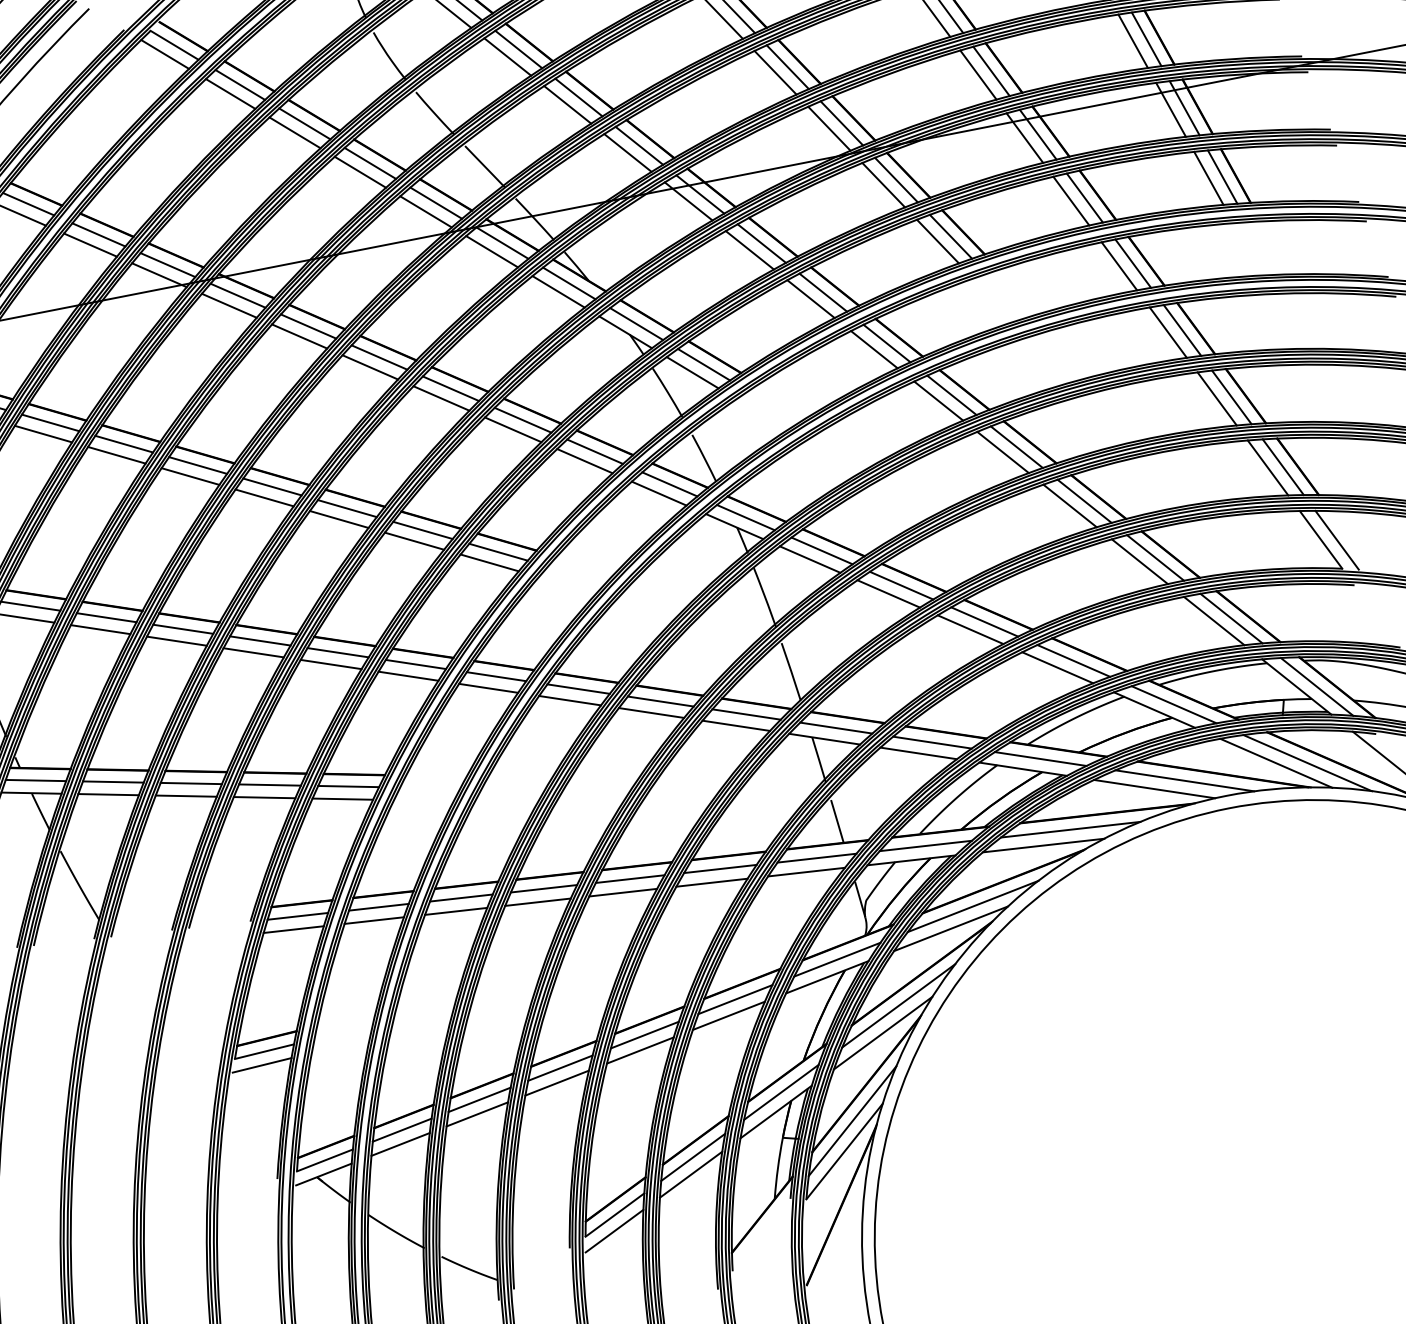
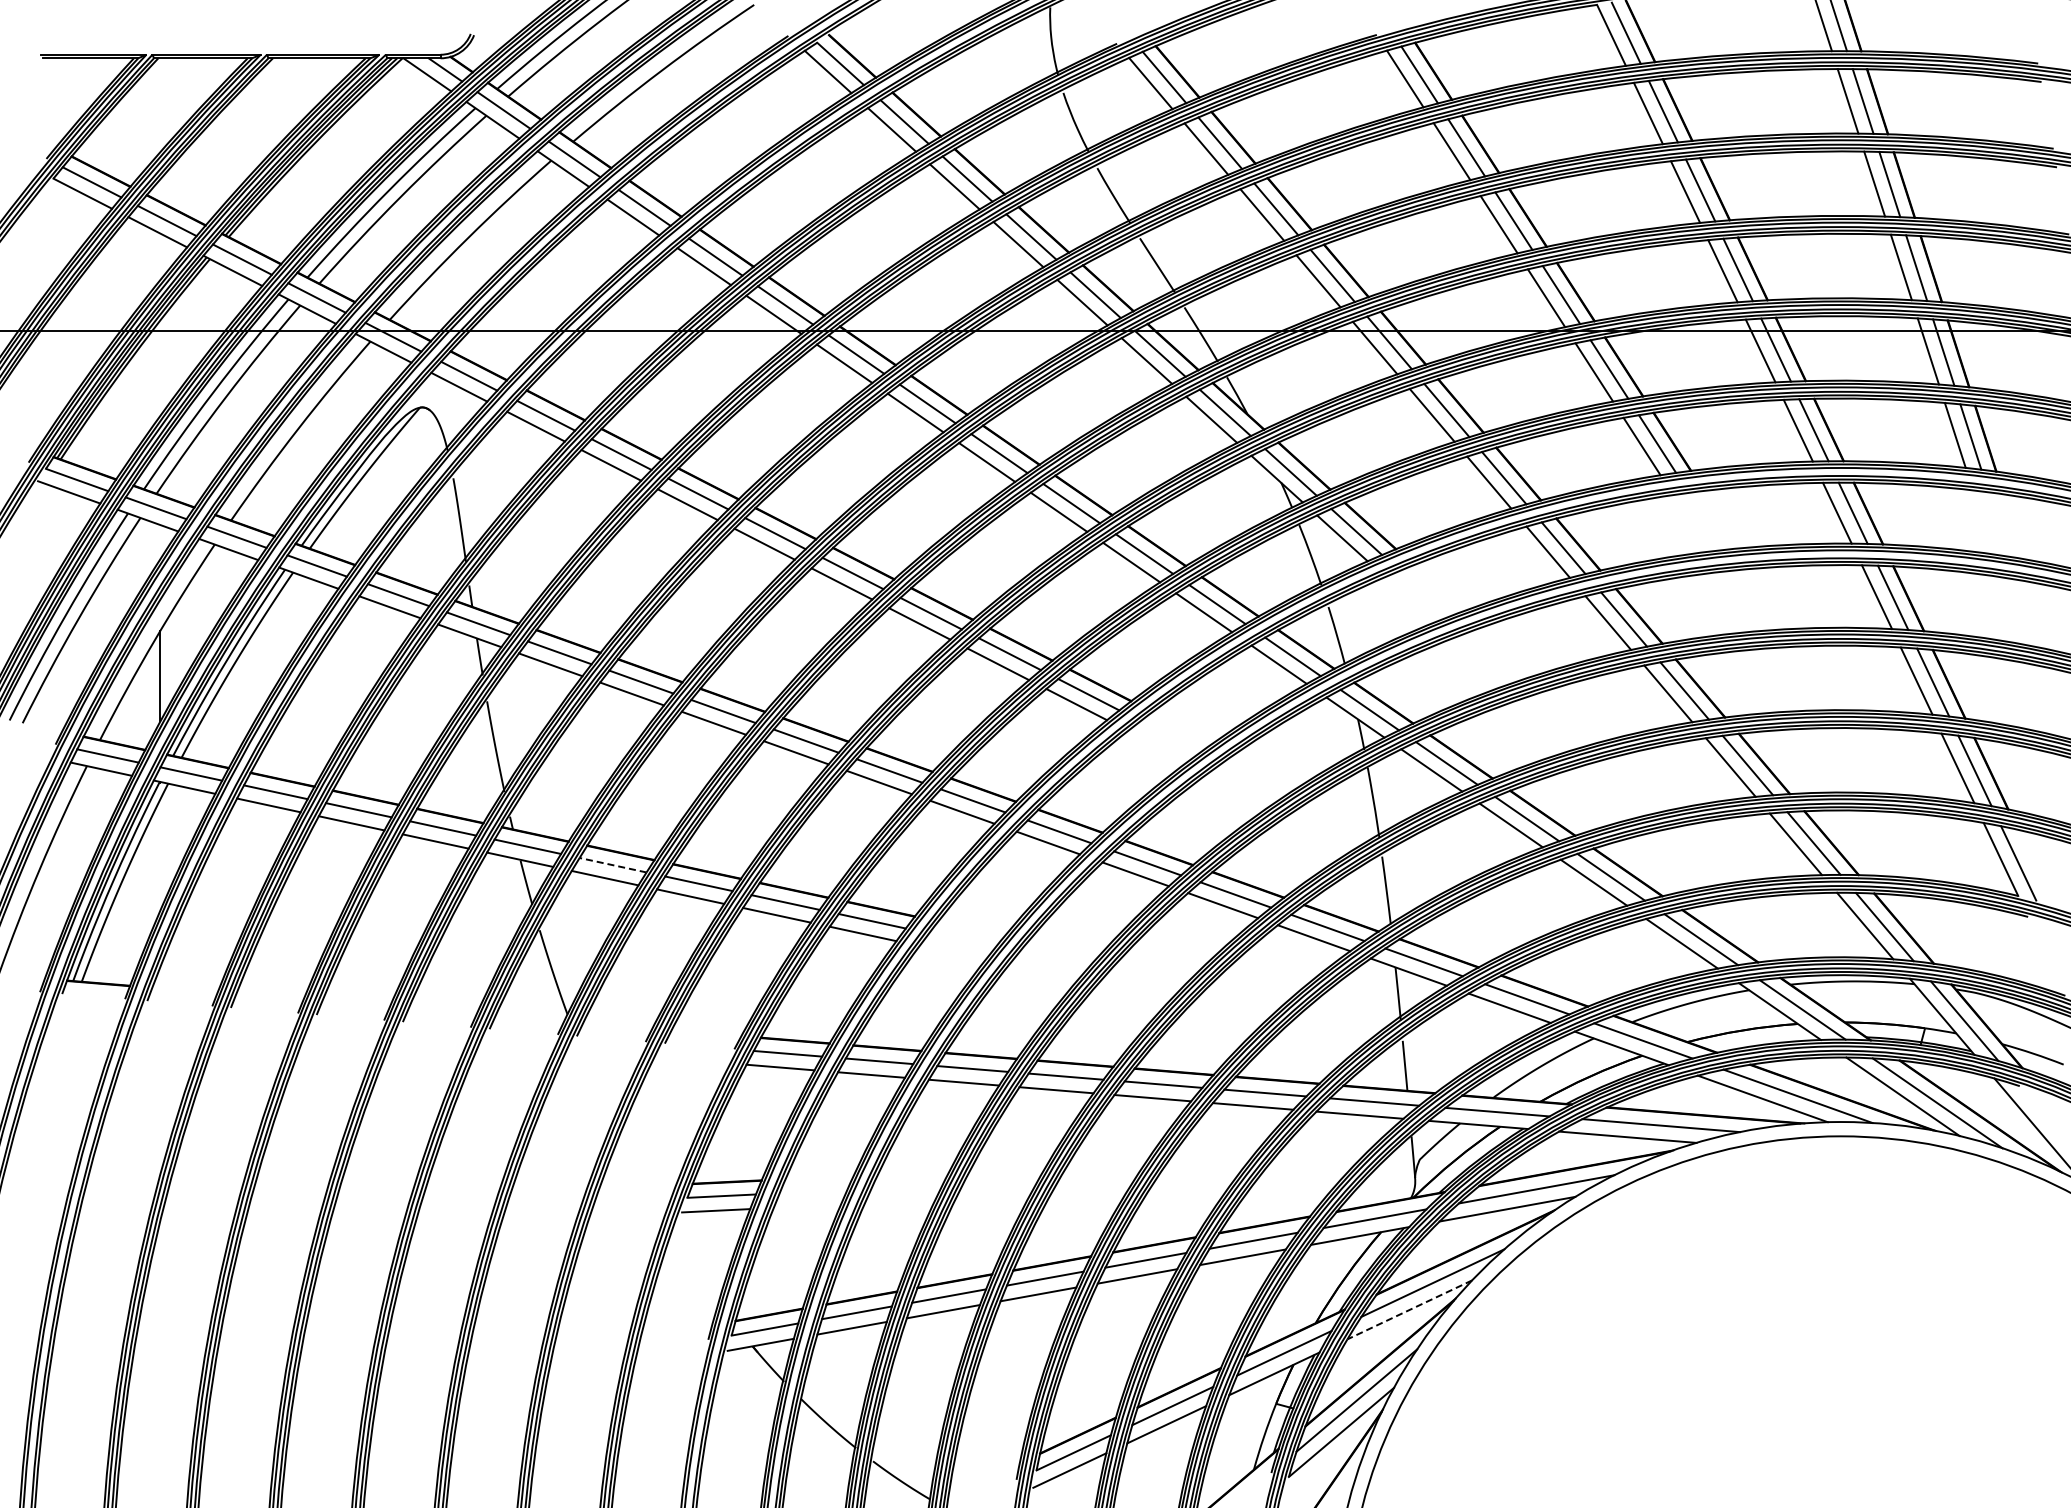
line: (112, 782) -> (612, 865), solid -> dashed
line: (882, 1032) -> (1409, 1309), solid -> dashed

